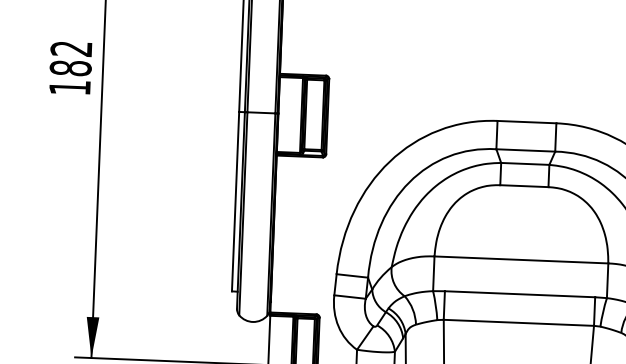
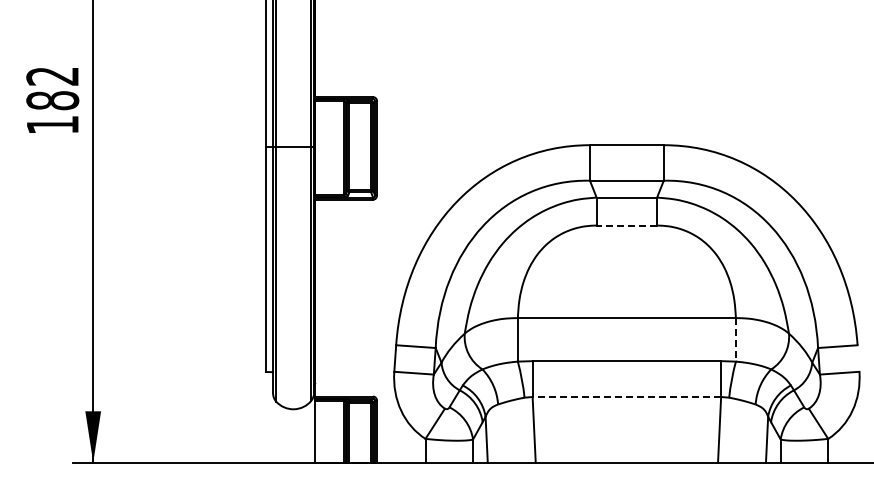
line: (524, 186) -> (626, 225), solid -> dashed
line: (607, 280) -> (735, 339), solid -> dashed
line: (518, 323) -> (626, 397), solid -> dashed

